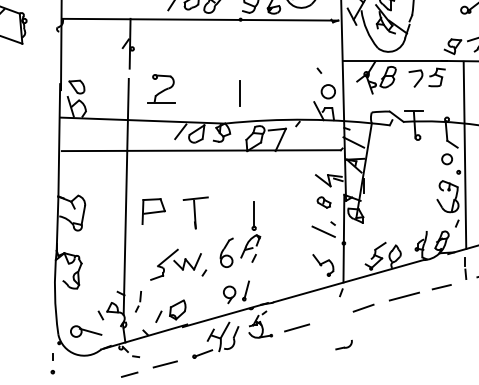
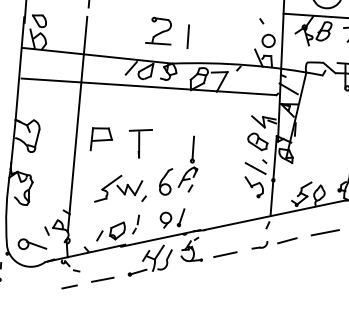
part: (161, 88) -> (159, 30), moved
part: (323, 202) -> (257, 141), size x1.67
part: (323, 265) -> (254, 187), moved
part: (138, 301) -> (136, 224), moved
part: (343, 344) -> (259, 244), moved

